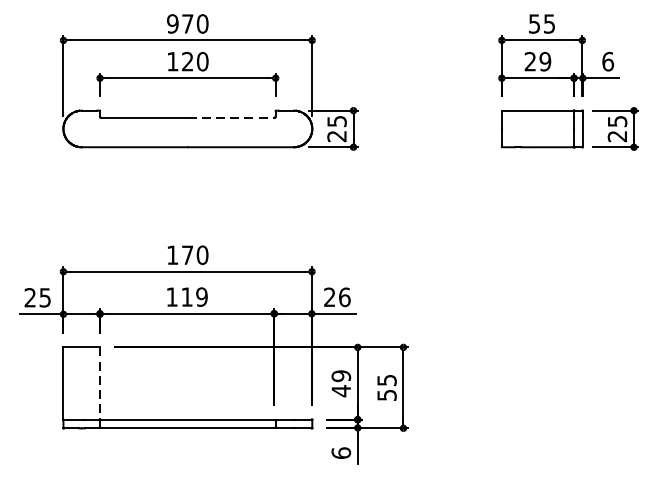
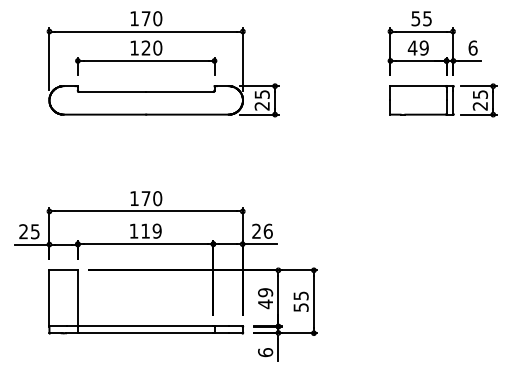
text: (172, 23) -> (134, 18), 970 -> 170
text: (530, 60) -> (412, 47), 29 -> 49
line: (230, 117) -> (179, 91), dashed -> solid
line: (99, 383) -> (77, 298), dashed -> solid

